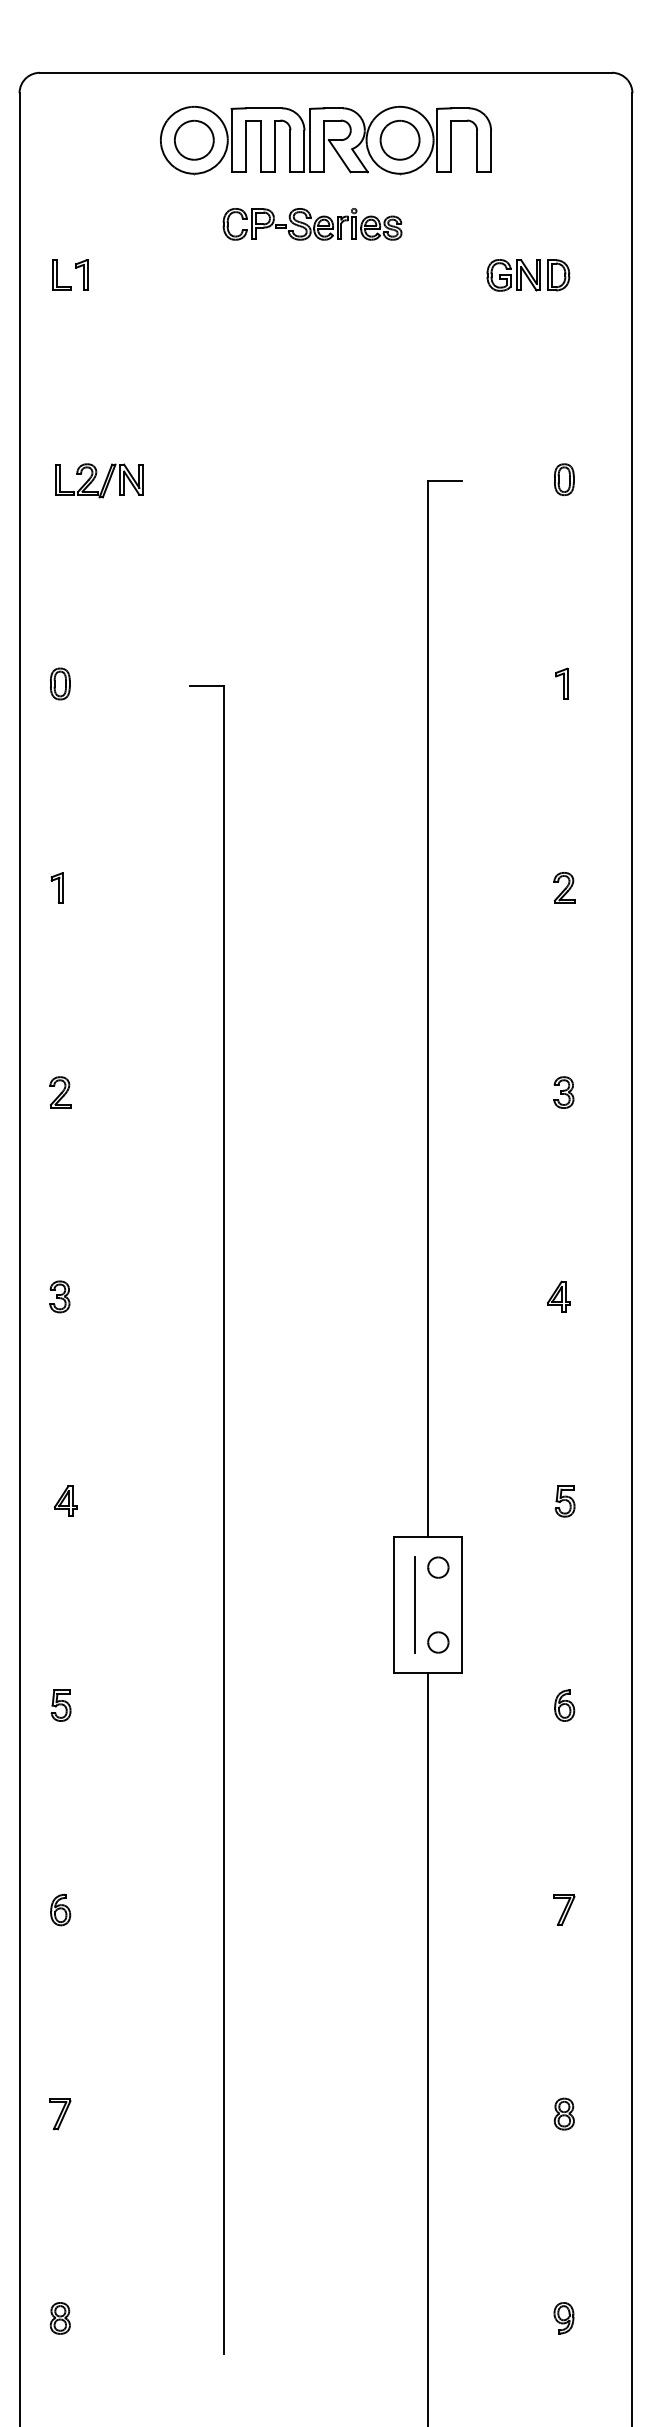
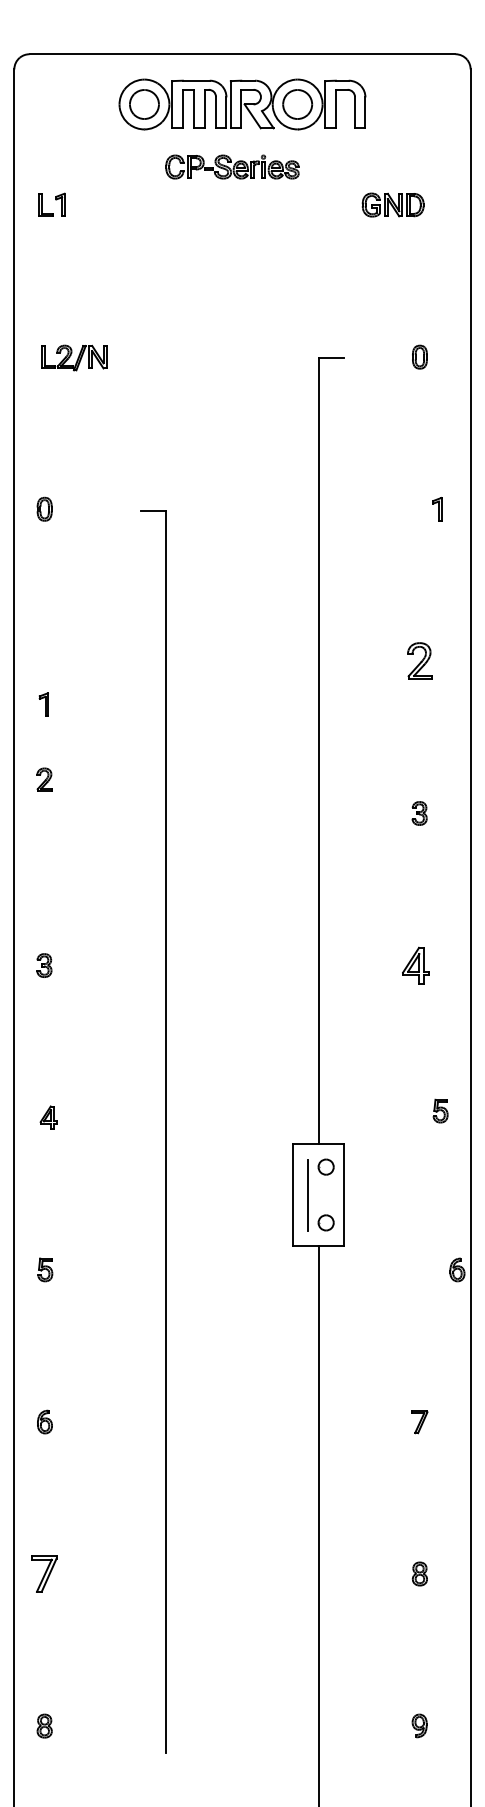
part: (561, 683) -> (437, 508), moved
part: (56, 887) -> (43, 703), moved
part: (564, 887) -> (420, 660), size x1.6
part: (60, 1092) -> (44, 779), moved
part: (558, 1296) -> (415, 965), size x1.6
part: (564, 1501) -> (440, 1111), moved
part: (564, 1705) -> (457, 1269), moved
part: (60, 2114) -> (44, 1574), size x1.6

